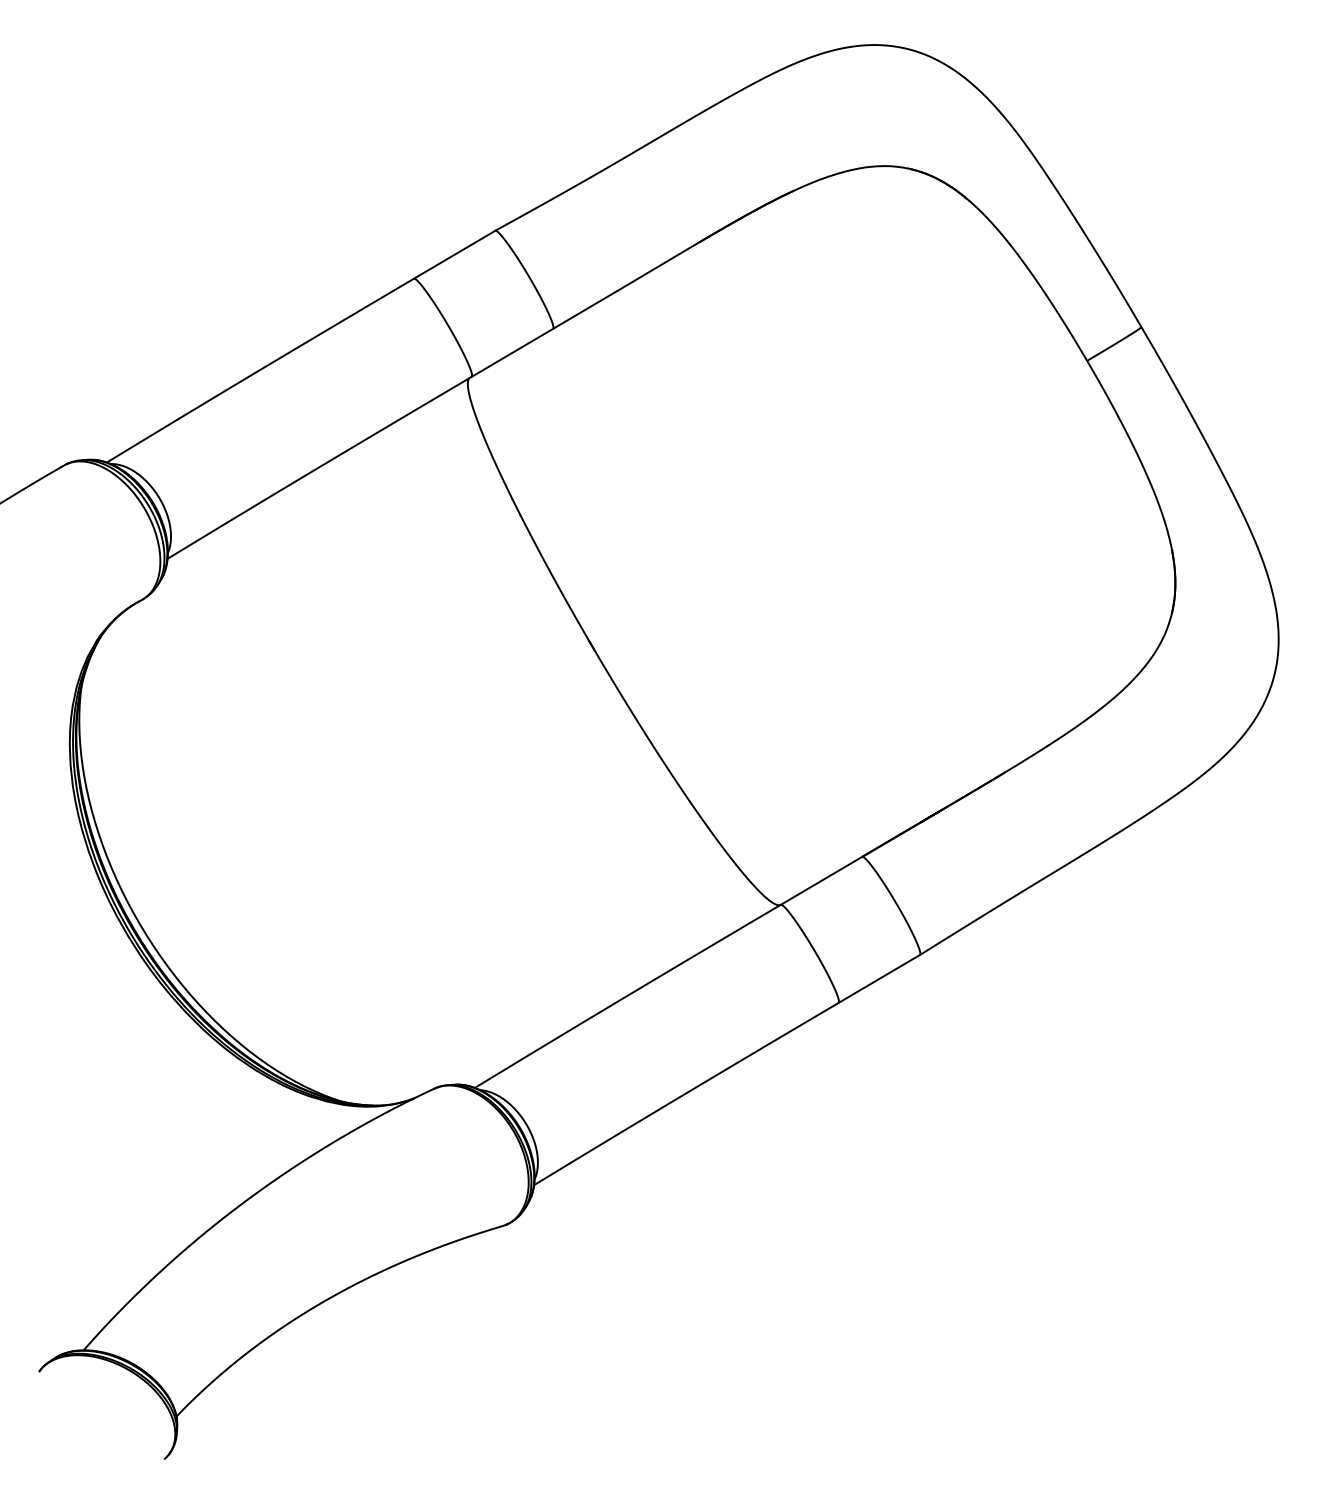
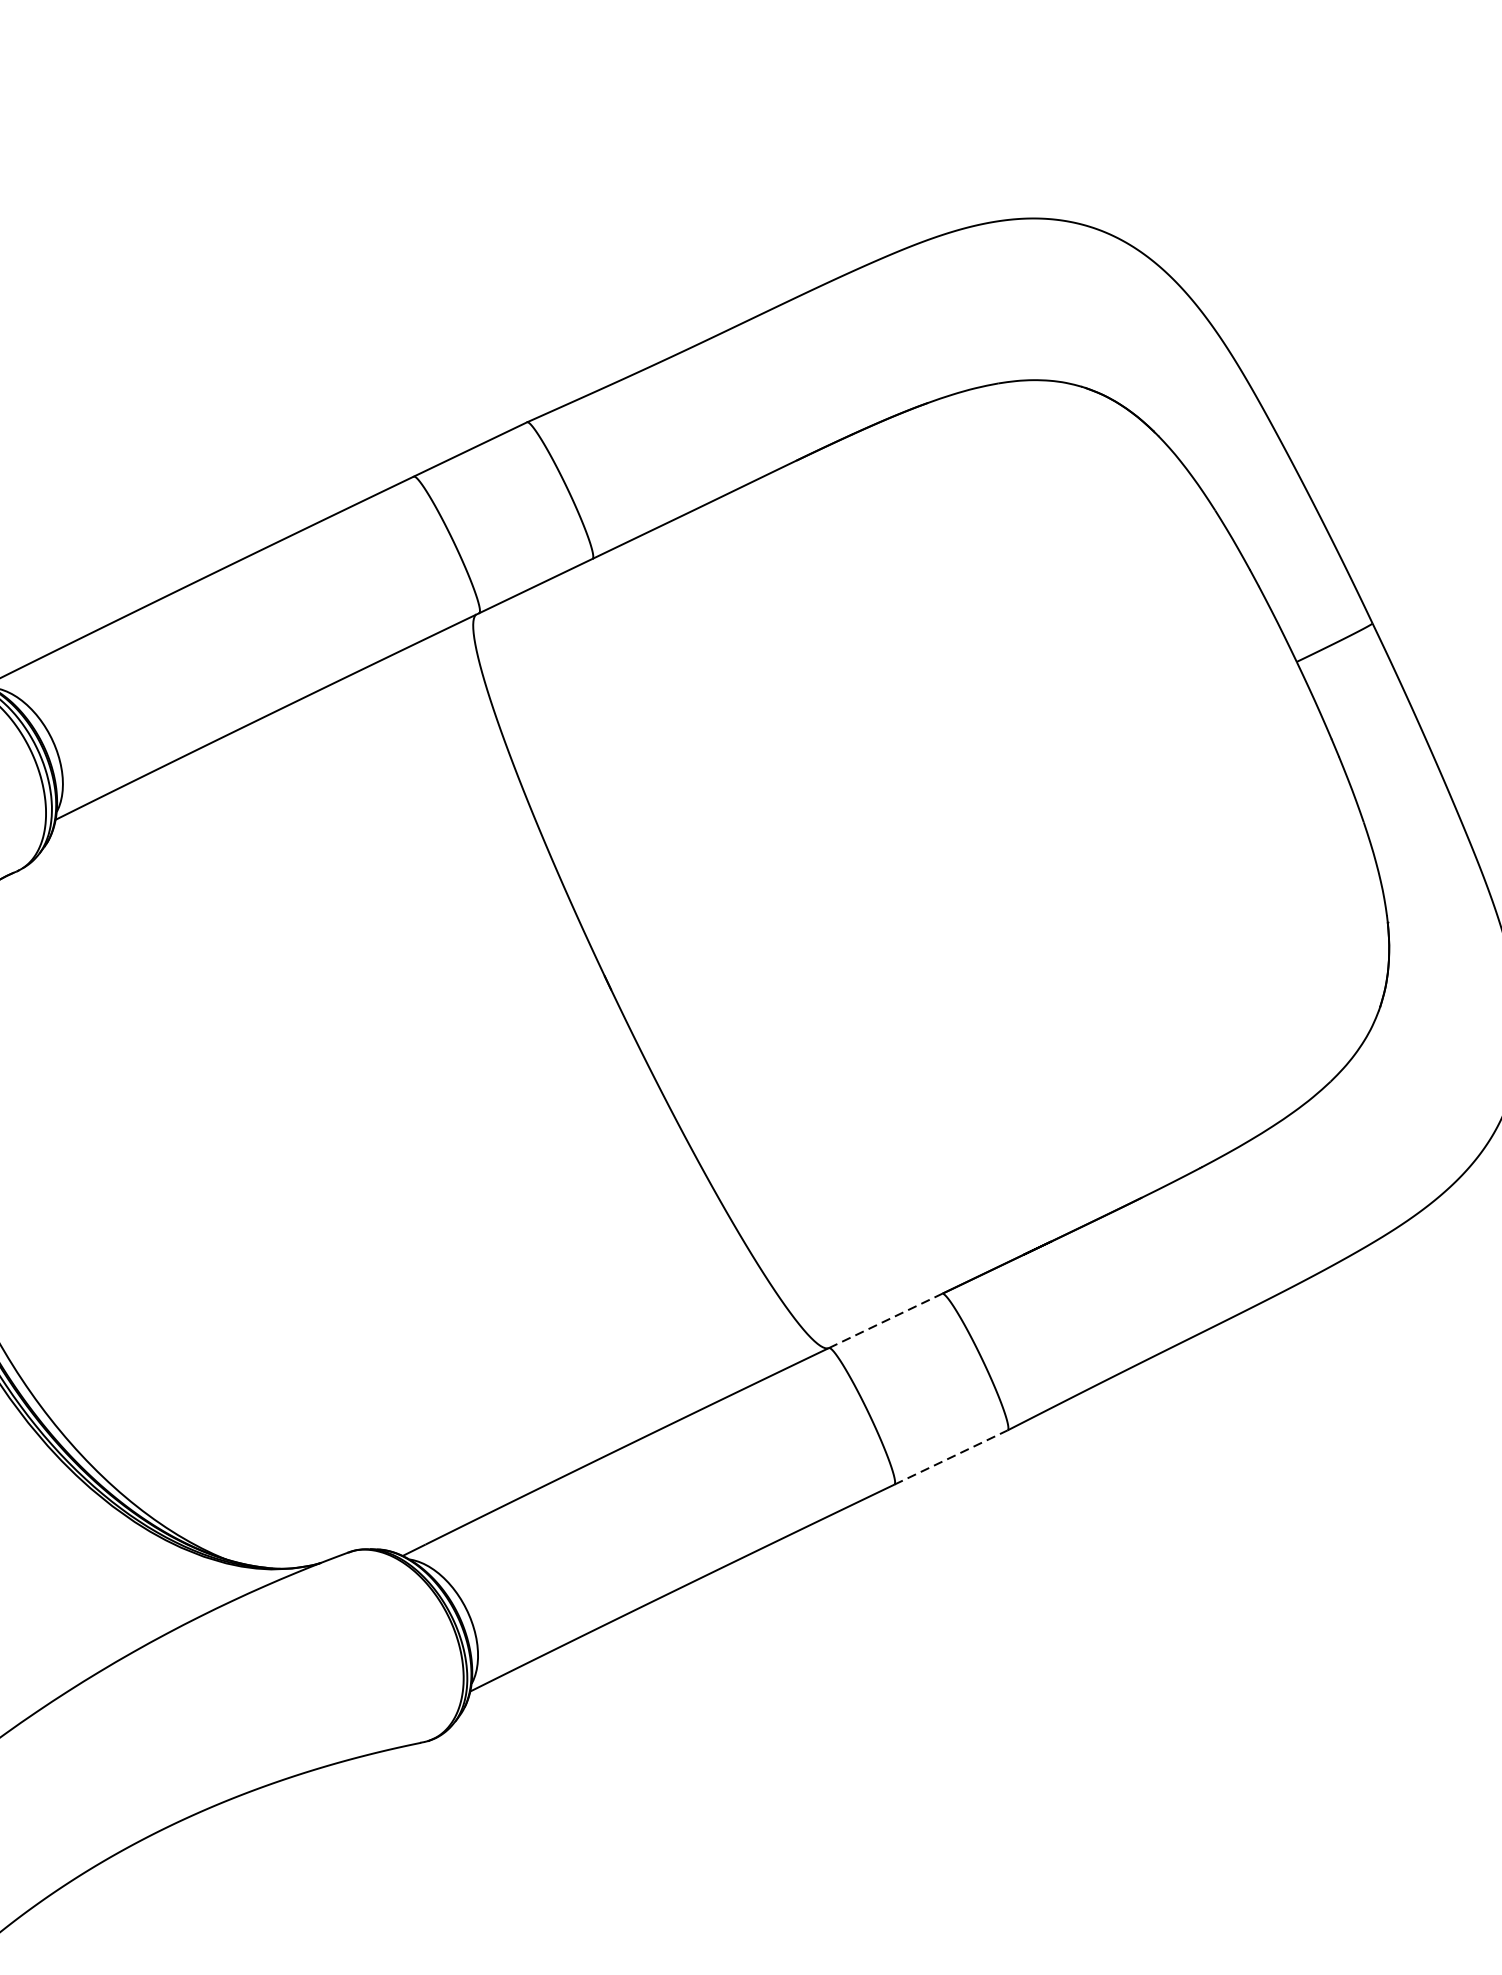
line: (821, 880) -> (885, 1320), solid -> dashed
line: (879, 978) -> (951, 1456), solid -> dashed

